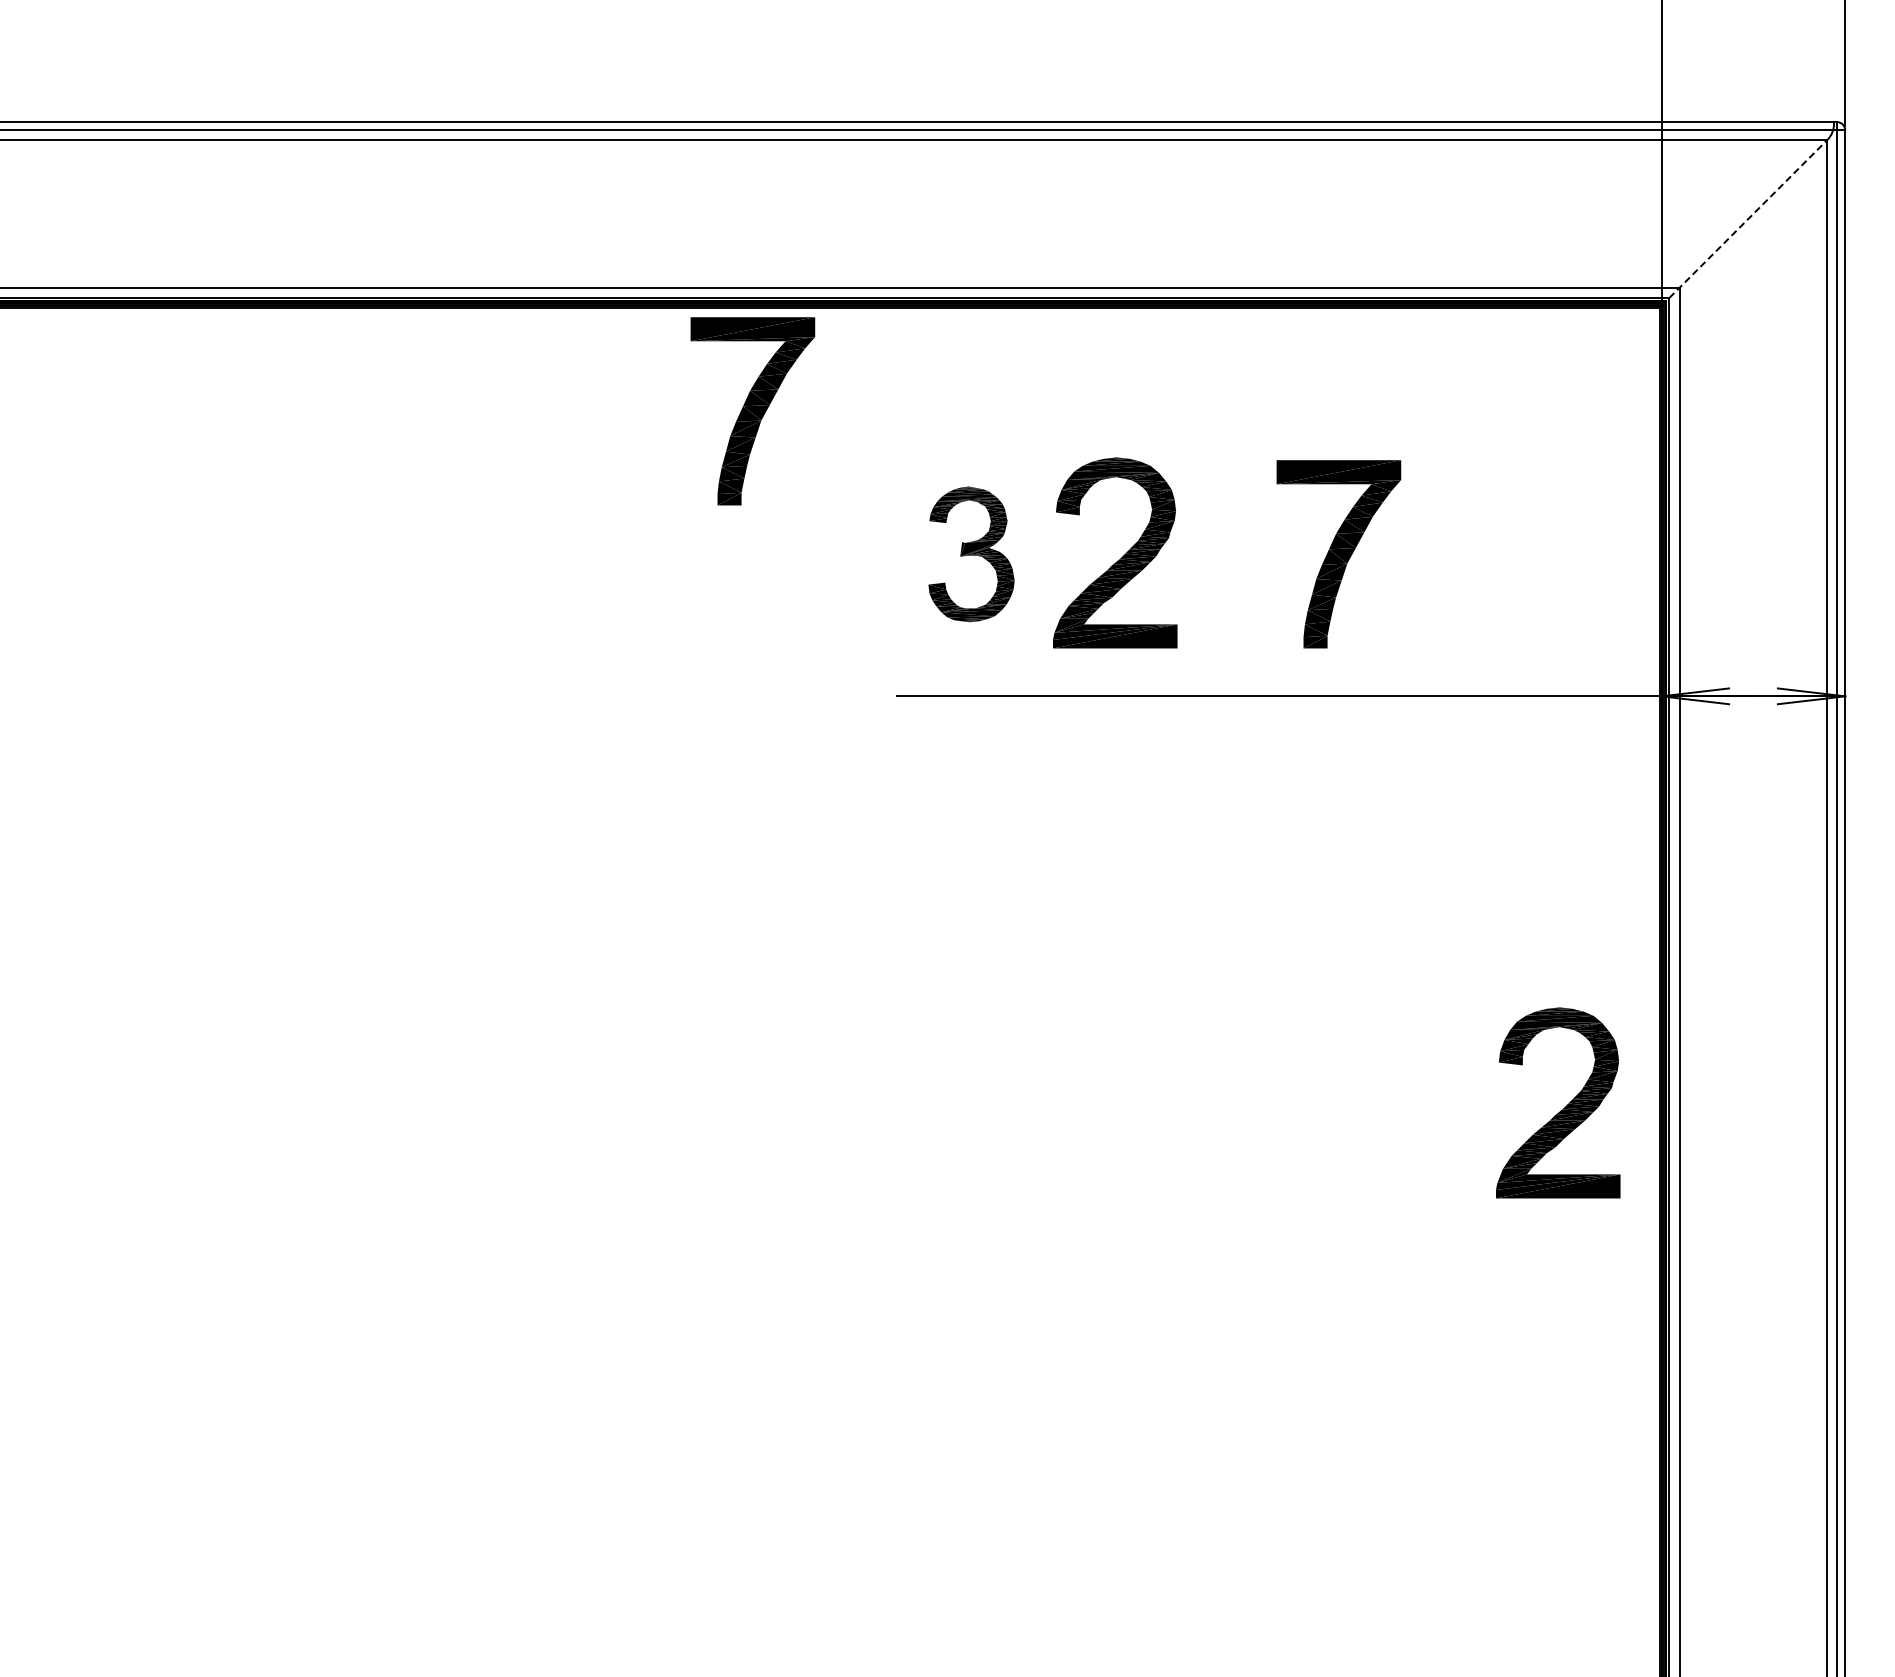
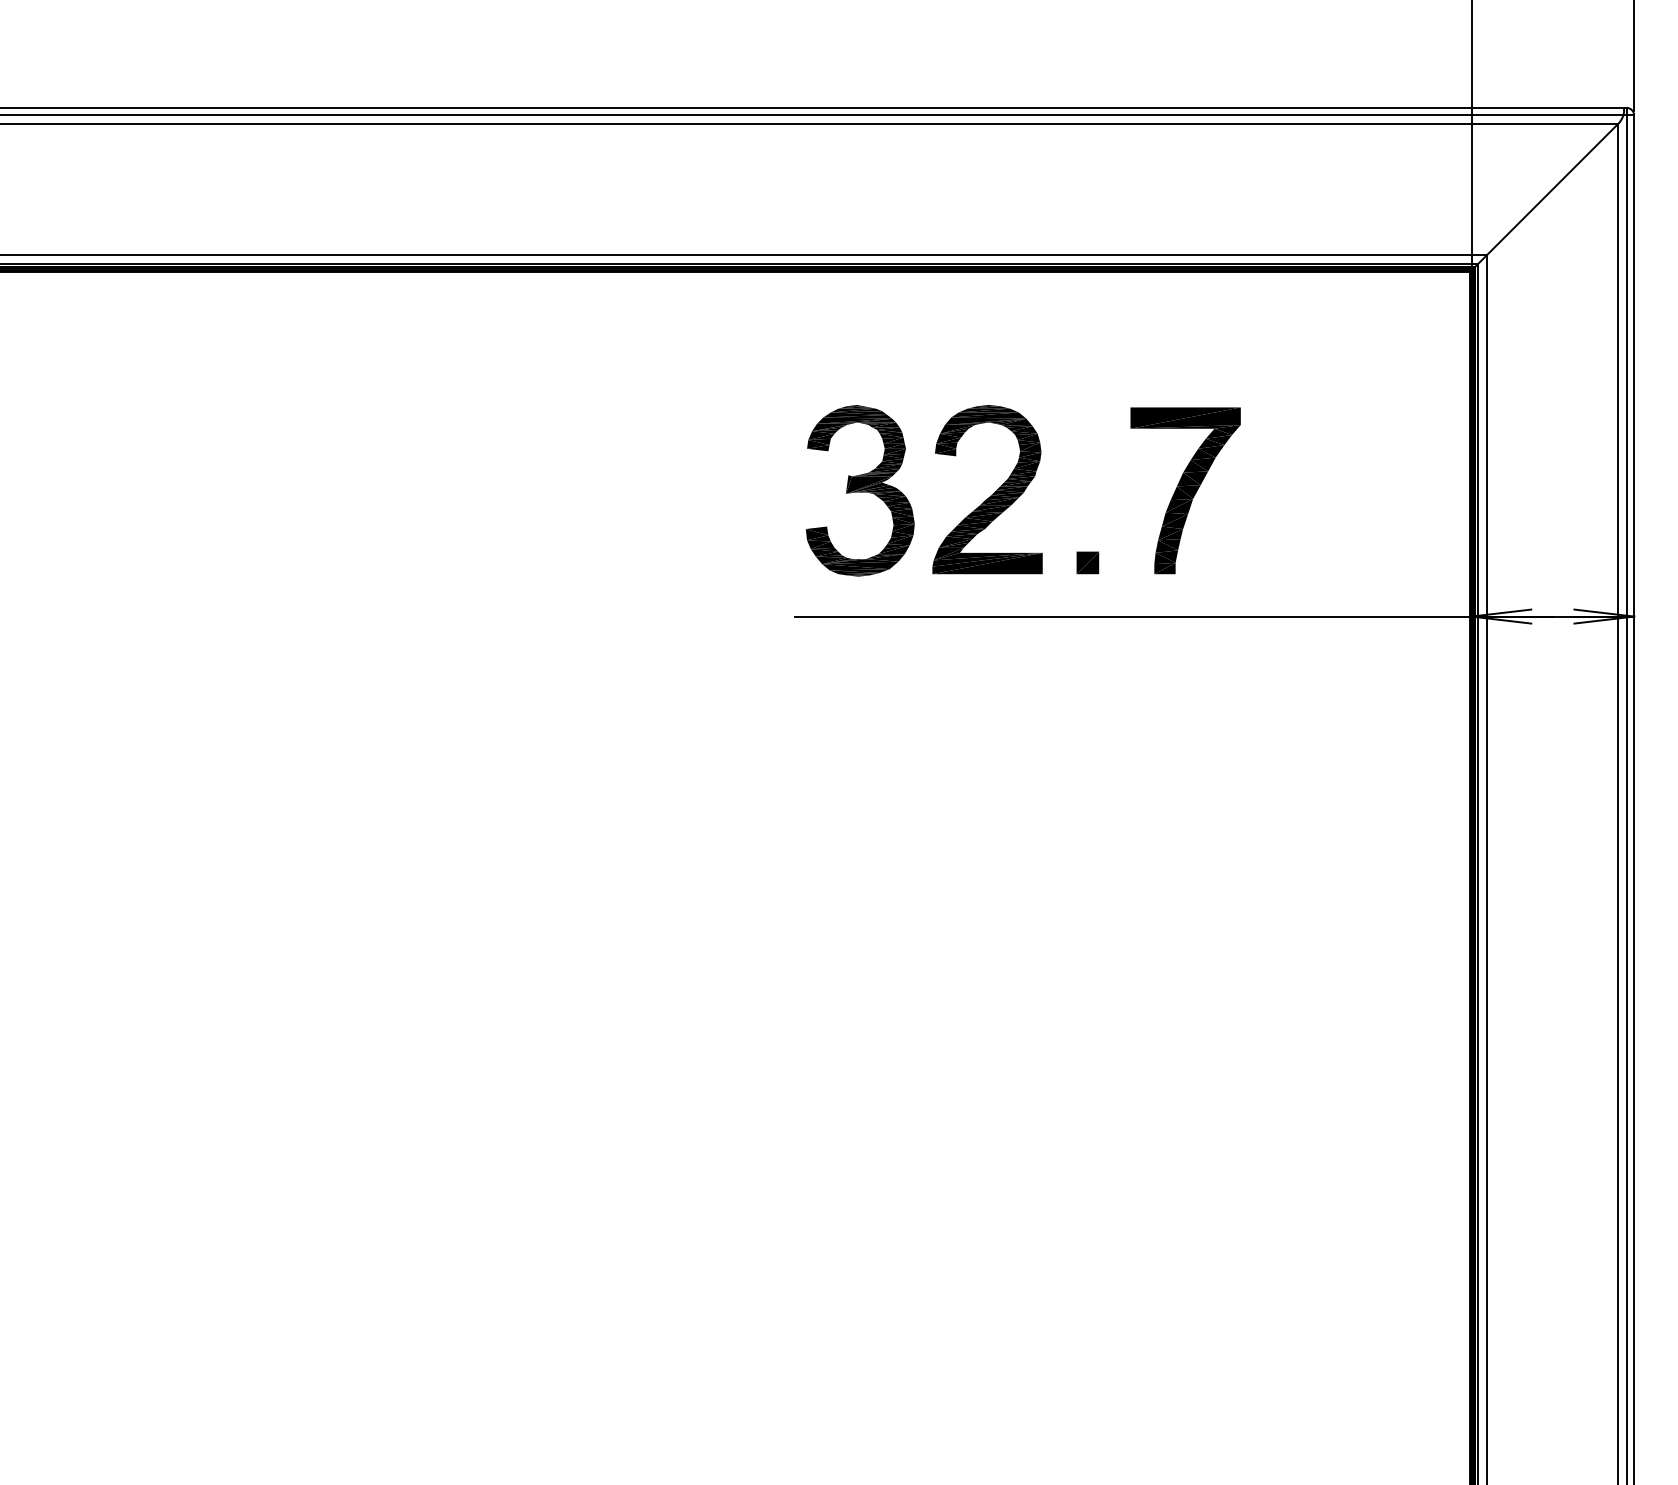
line: (1744, 222) -> (1544, 196), dashed -> solid
part: (752, 411) -> (666, 364), removed
part: (971, 554) -> (860, 490), size x1.43
part: (1228, 635) -> (1087, 562), added
part: (1564, 1107) -> (1385, 980), removed

